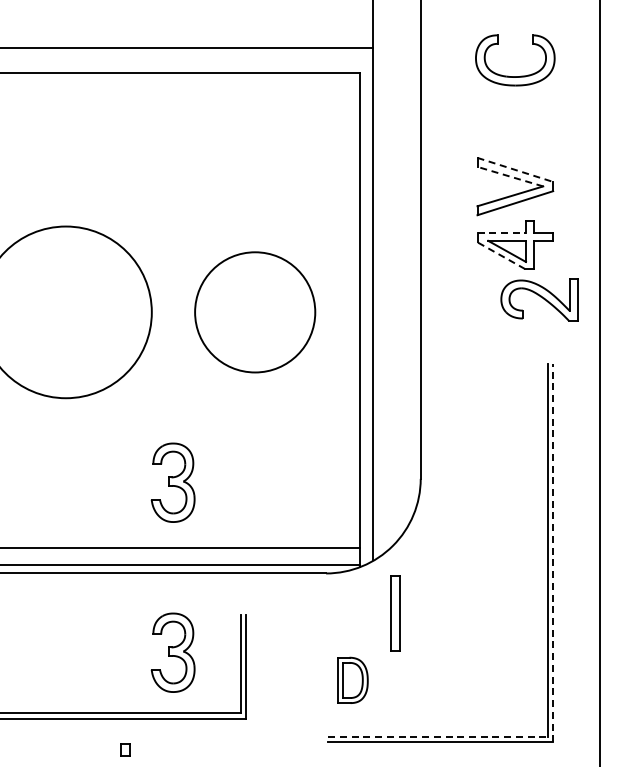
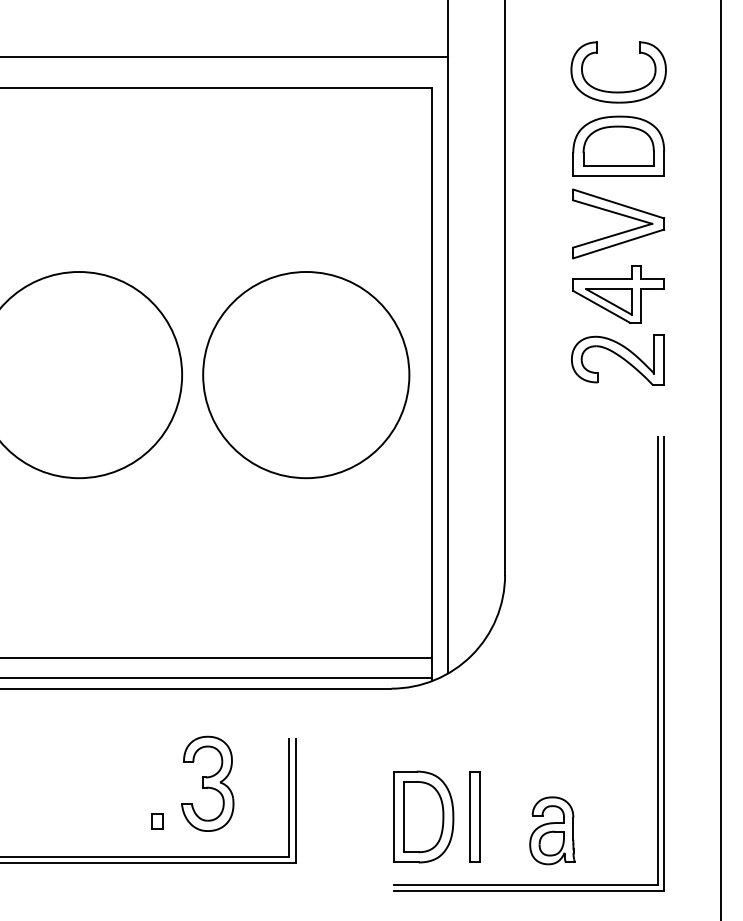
part: (515, 121) -> (618, 145), added
line: (515, 169) -> (618, 203), dashed -> solid
line: (509, 176) -> (611, 211), dashed -> solid
line: (502, 232) -> (603, 279), dashed -> solid
line: (500, 255) -> (600, 306), dashed -> solid
part: (539, 299) -> (617, 359), moved
circle: (255, 312) -> (306, 375), size x1.43
part: (172, 482) -> (206, 579), removed
line: (553, 552) -> (664, 663), dashed -> solid
part: (395, 613) -> (474, 817), moved
part: (352, 680) -> (423, 817), size x1.67
part: (459, 691) -> (551, 830), added
line: (438, 737) -> (526, 885), dashed -> solid
part: (125, 749) -> (157, 820), moved

